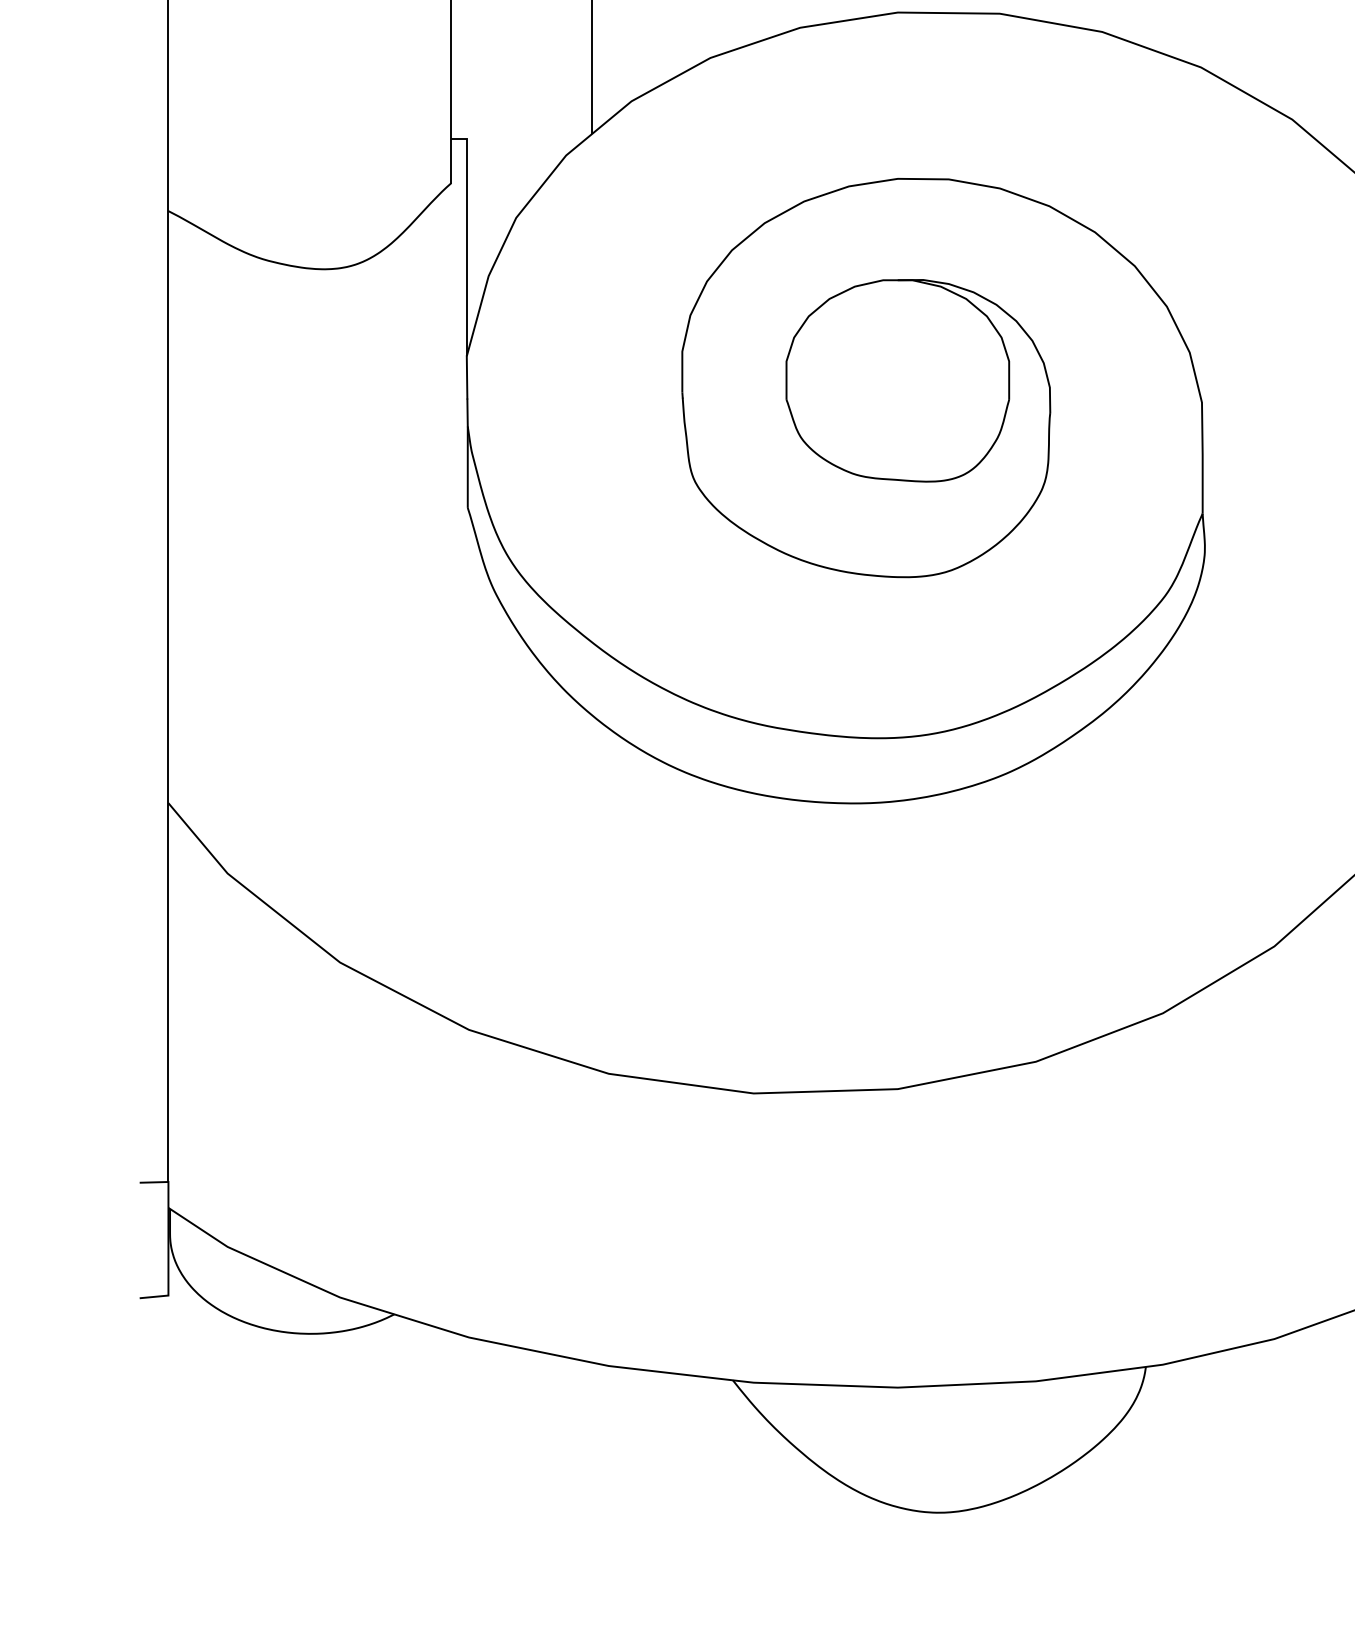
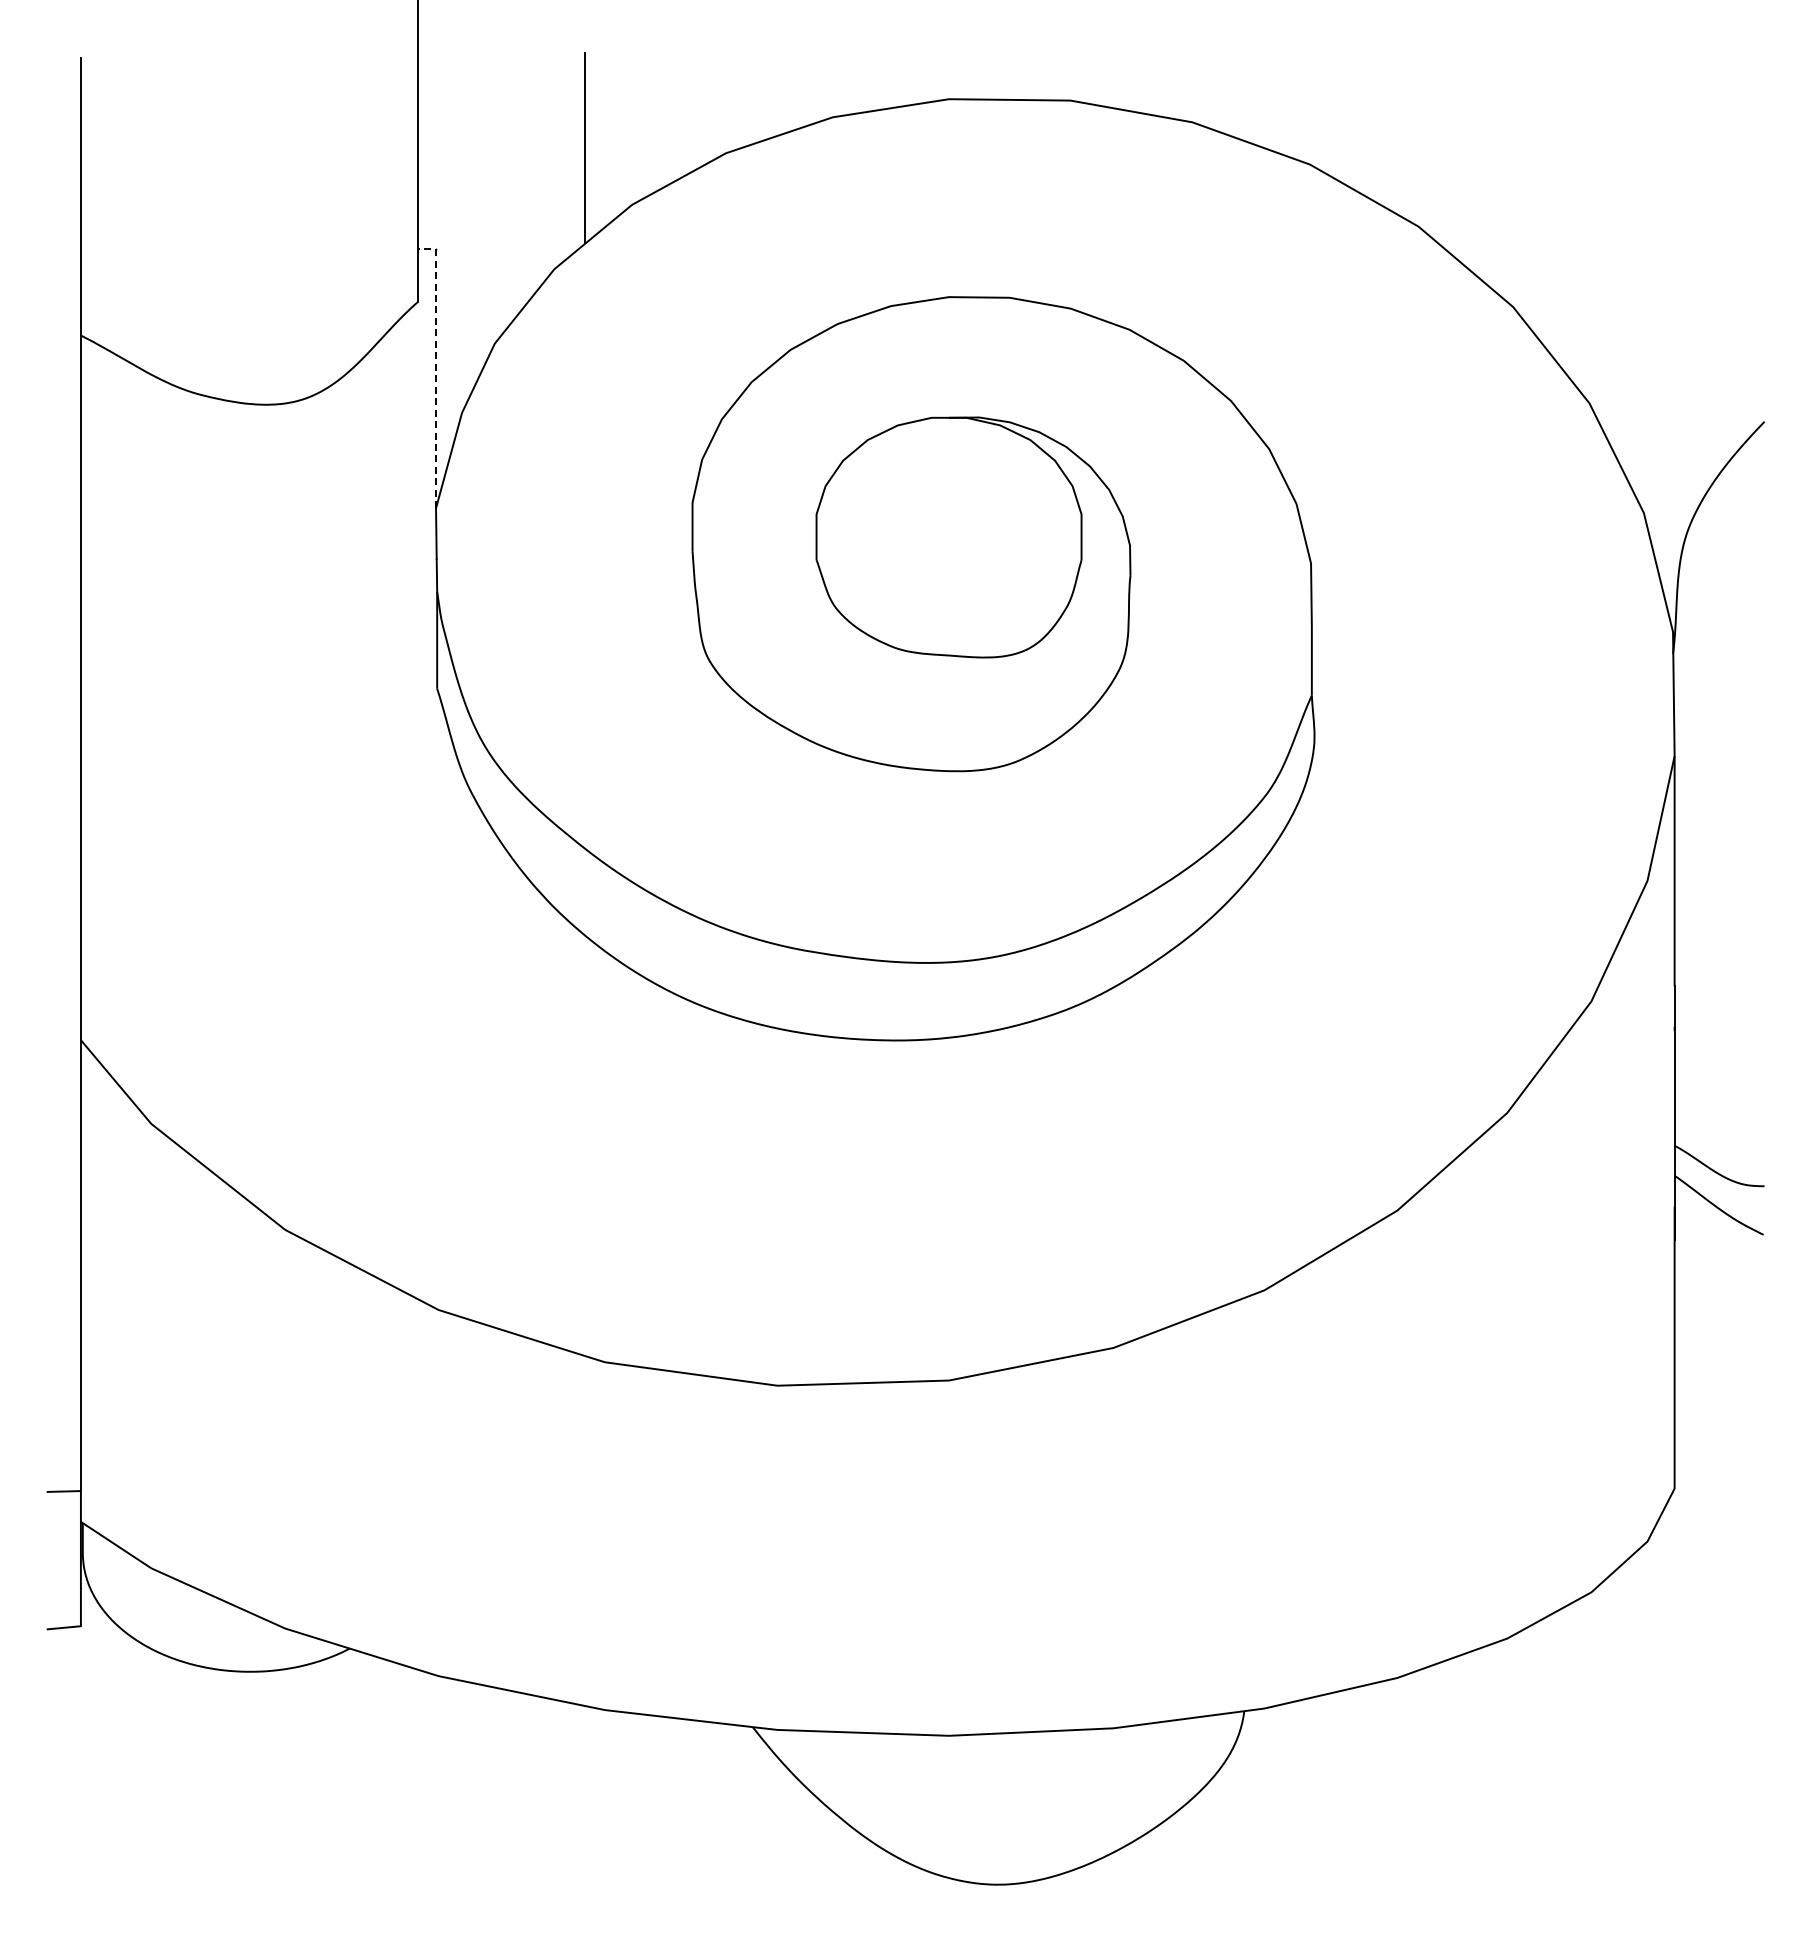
line: (467, 238) -> (436, 368), solid -> dashed

